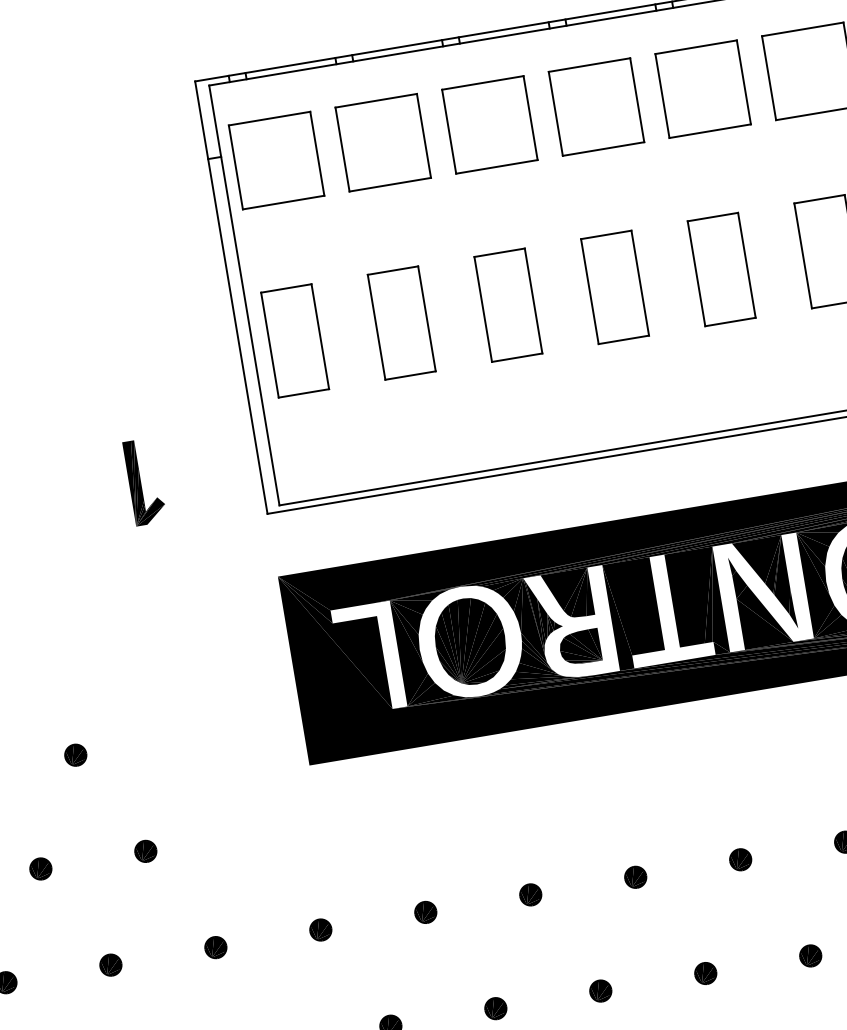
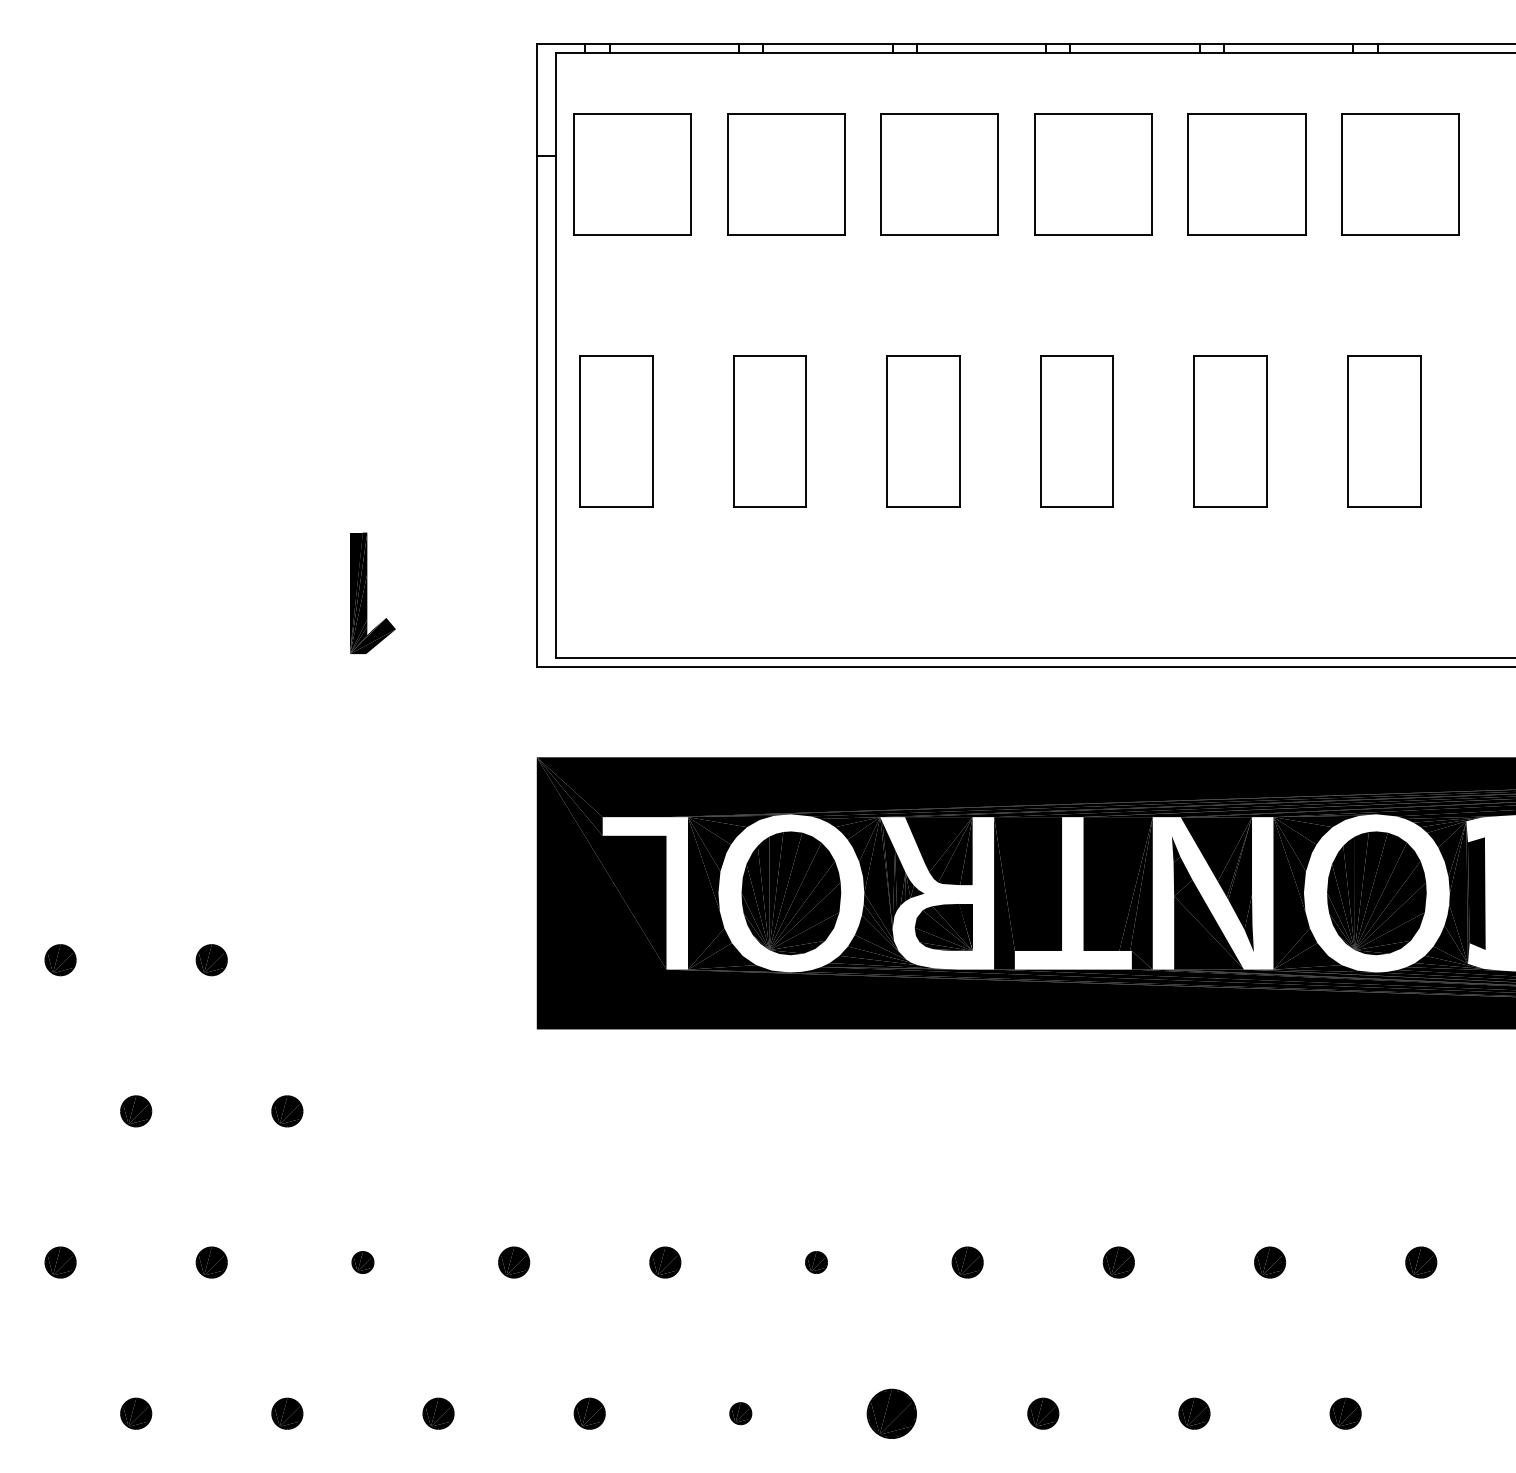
part: (530, 894) -> (816, 1262), size x0.7
part: (215, 947) -> (362, 1262), size x0.7
part: (601, 990) -> (892, 1413), size x1.6
part: (495, 1008) -> (740, 1413), size x0.7

